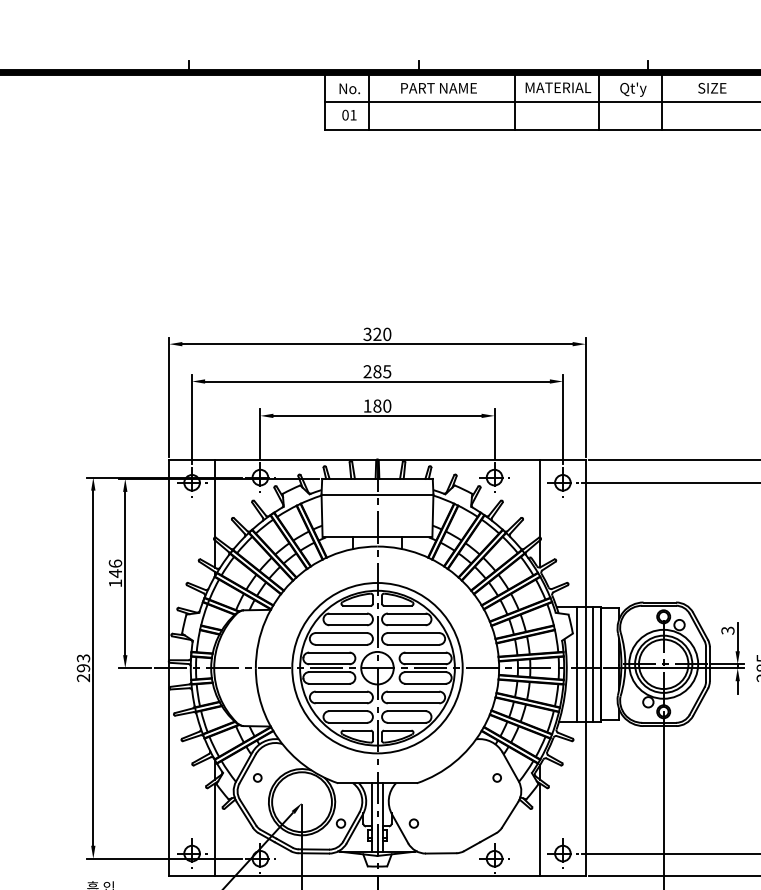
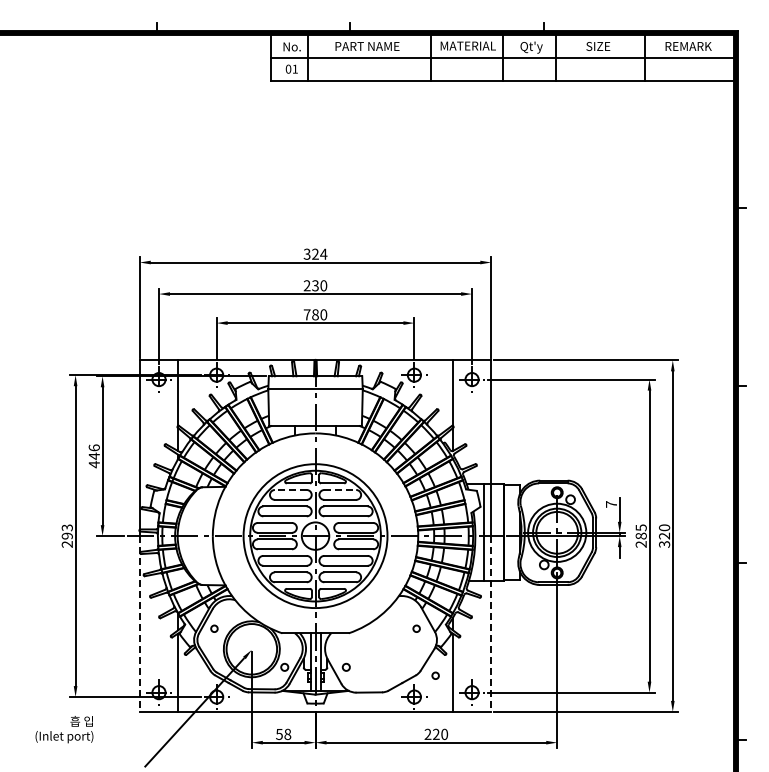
text: (386, 333) -> (323, 253), 320 -> 324
text: (382, 371) -> (319, 285), 285 -> 230
text: (366, 405) -> (306, 314), 180 -> 780
text: (114, 583) -> (93, 464), 146 -> 446
line: (347, 614) -> (290, 490), solid -> dashed
line: (407, 614) -> (340, 490), solid -> dashed
text: (727, 630) -> (611, 504), 3 -> 7
line: (592, 663) -> (497, 532), removed
line: (168, 772) -> (139, 624), solid -> dashed
line: (585, 772) -> (491, 624), solid -> dashed
circle: (519, 833) -> (435, 675), added

